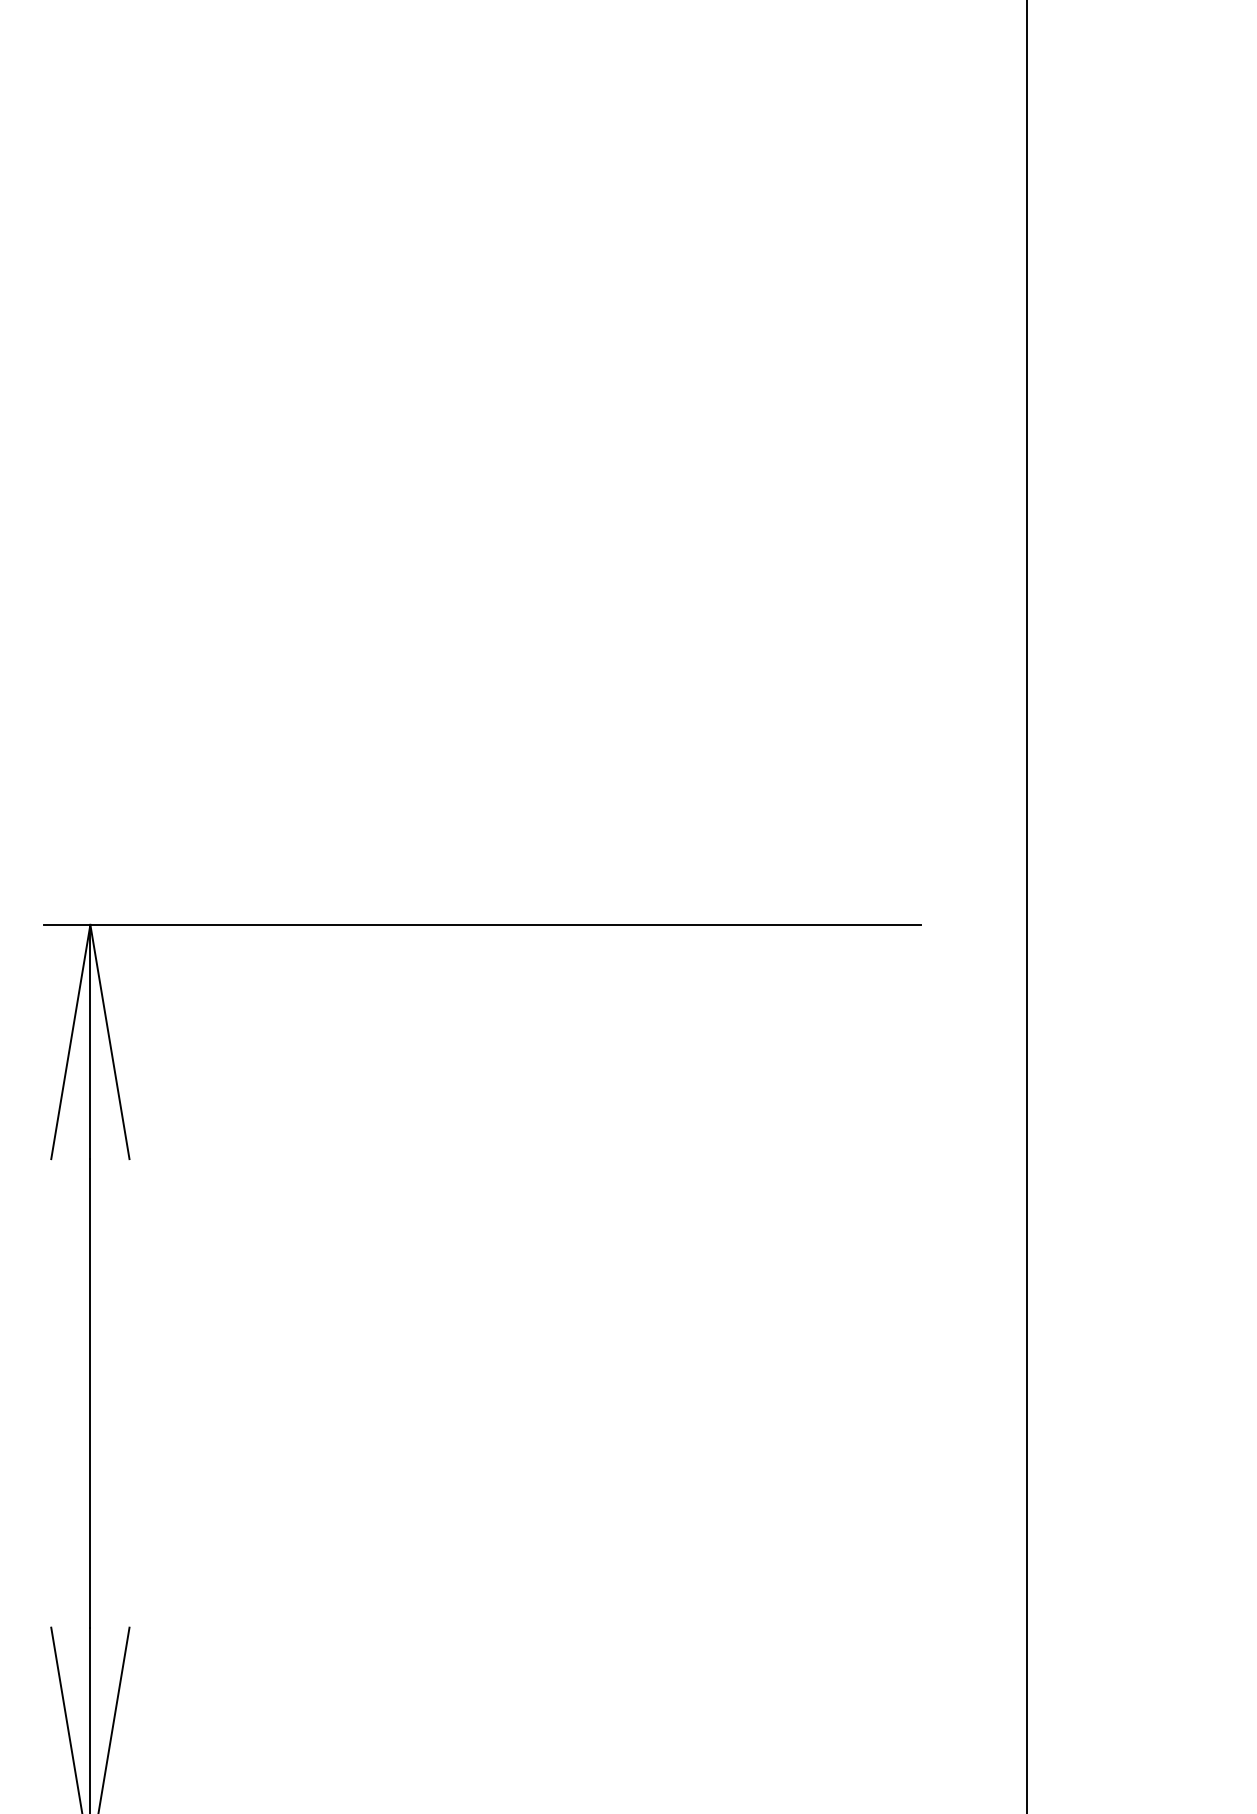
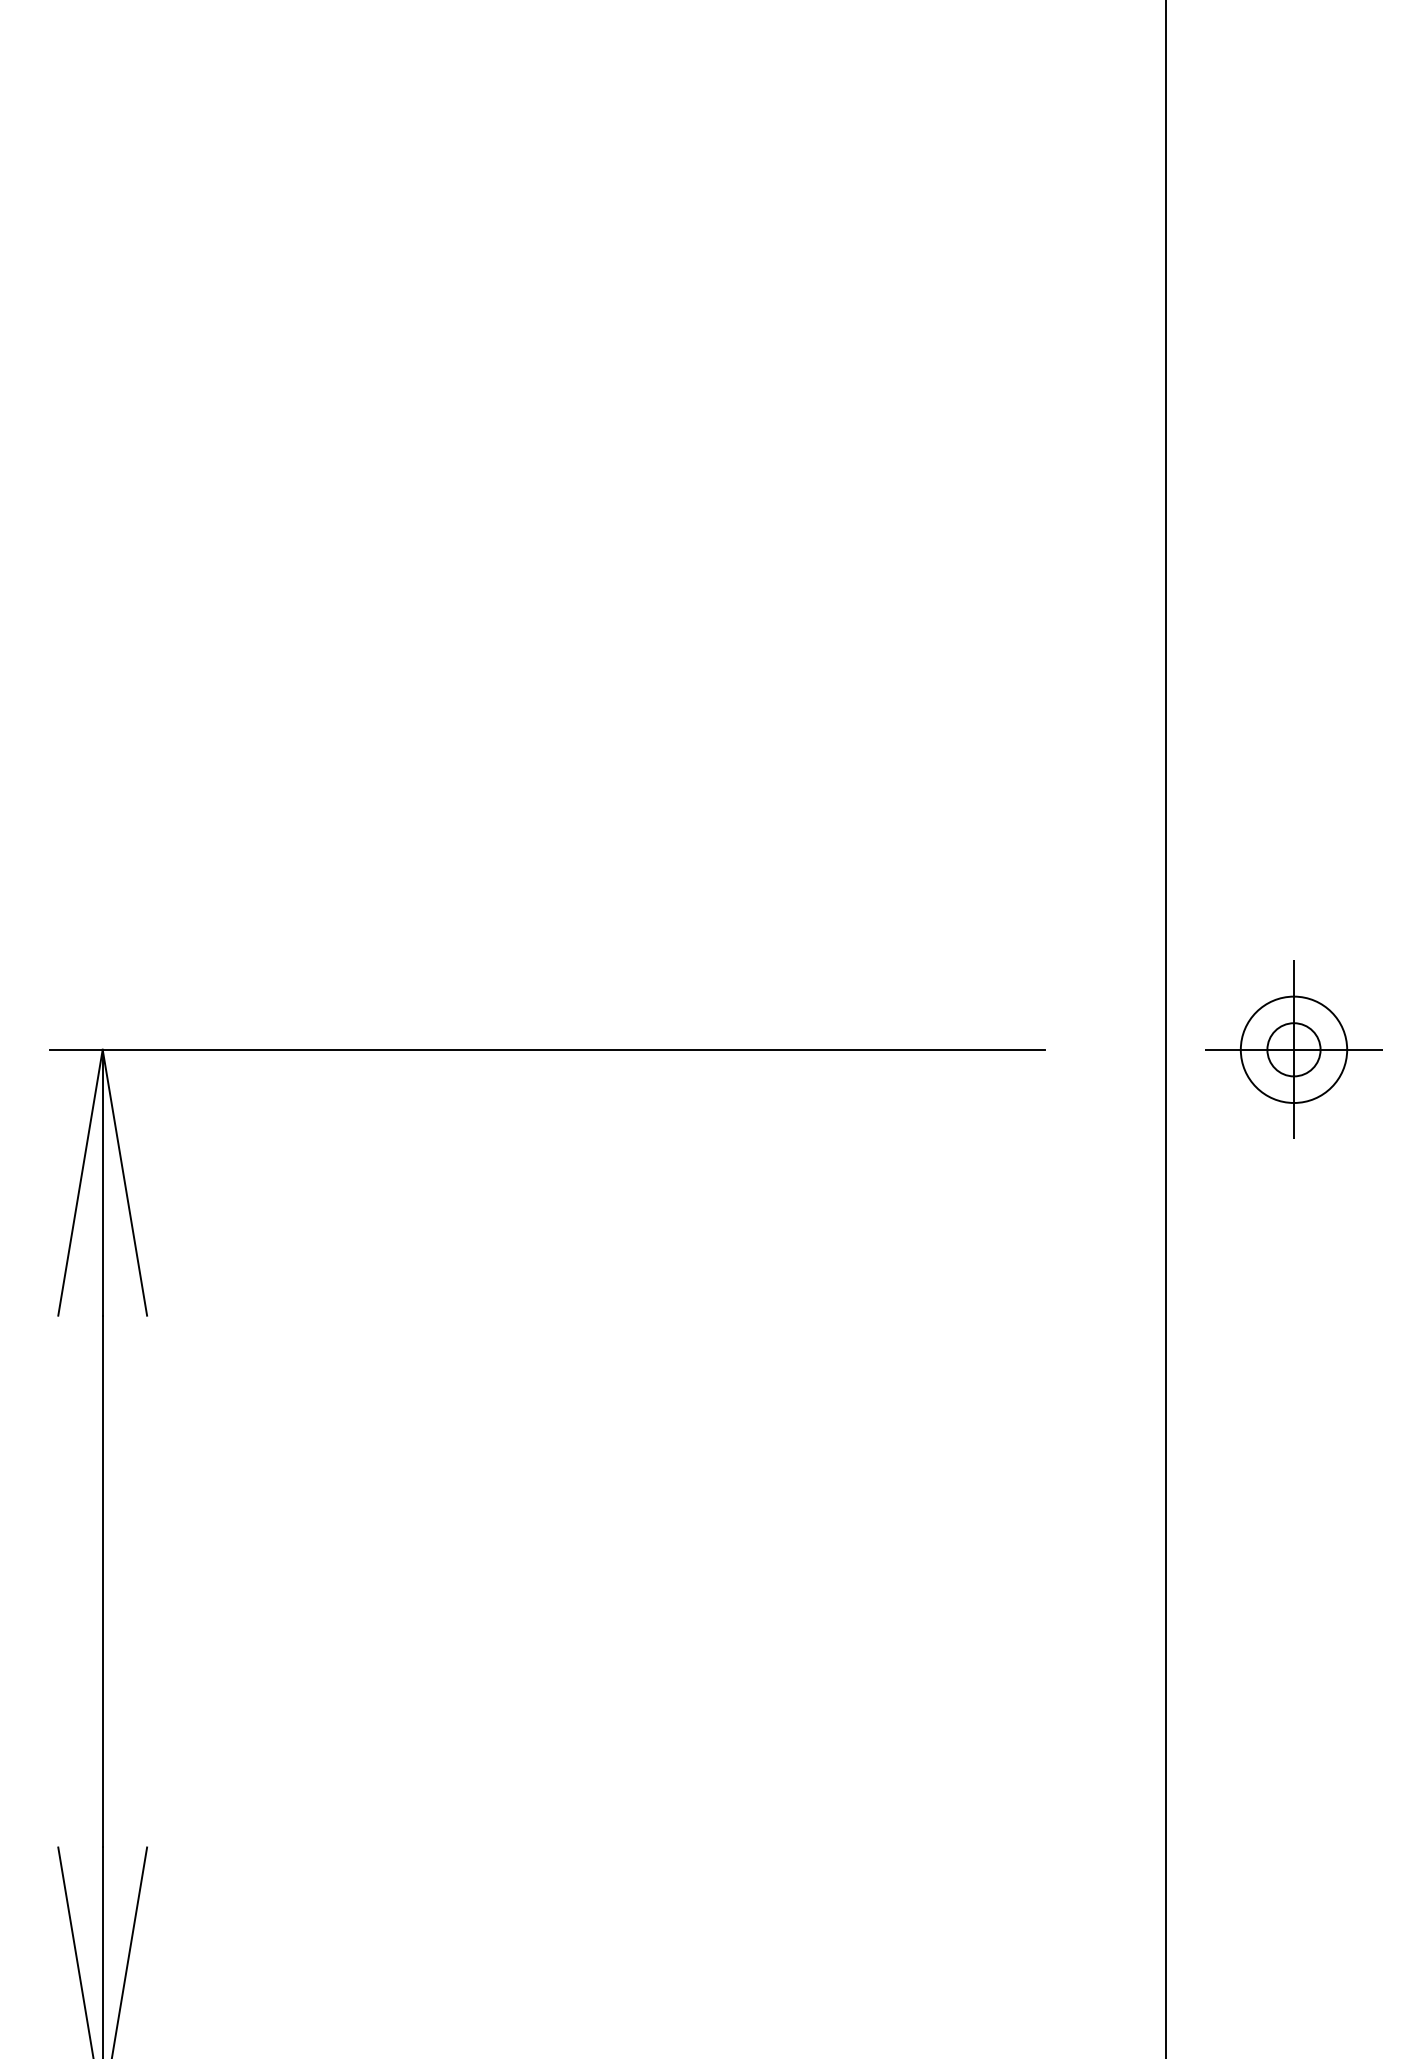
part: (1139, 924) -> (1293, 1049), added

